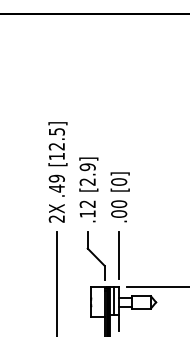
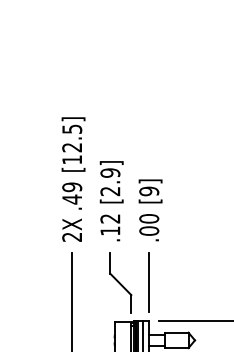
text: (119, 181) -> (149, 190), [0] -> [9]

